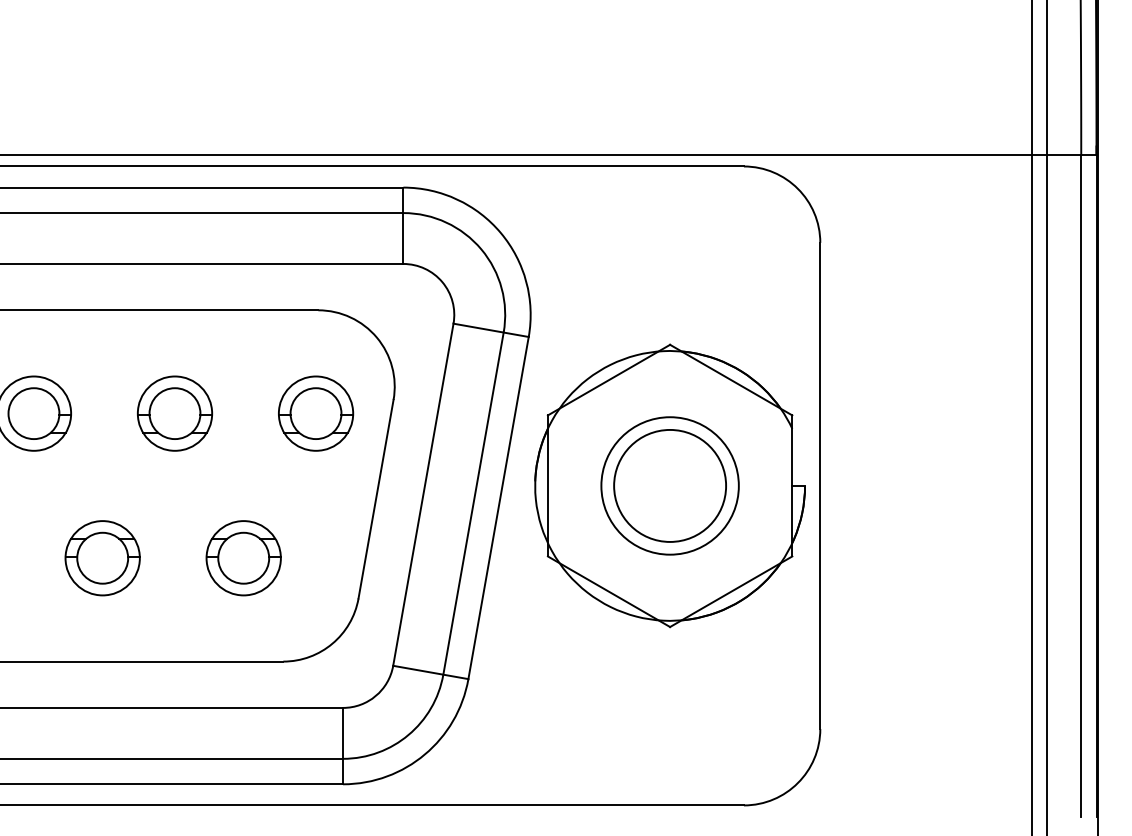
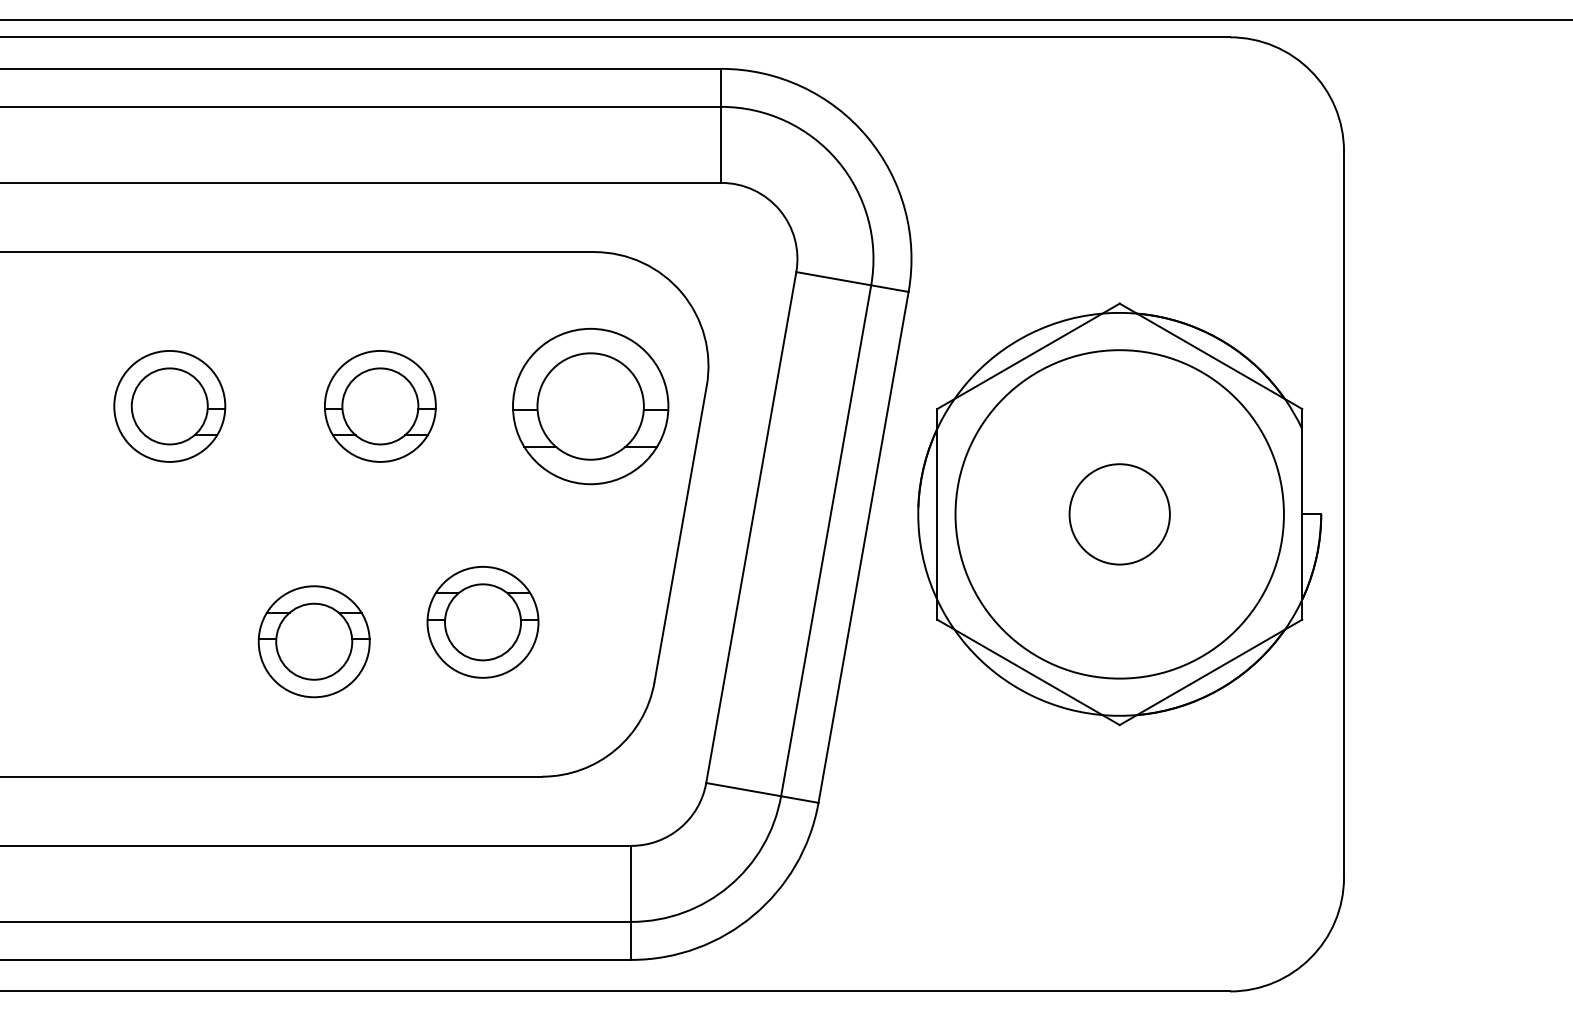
part: (316, 413) -> (591, 406), size x1.4
circle: (669, 485) -> (1118, 513), size x1.6
circle: (670, 485) -> (1120, 513), size x0.6
part: (102, 558) -> (313, 642), moved

